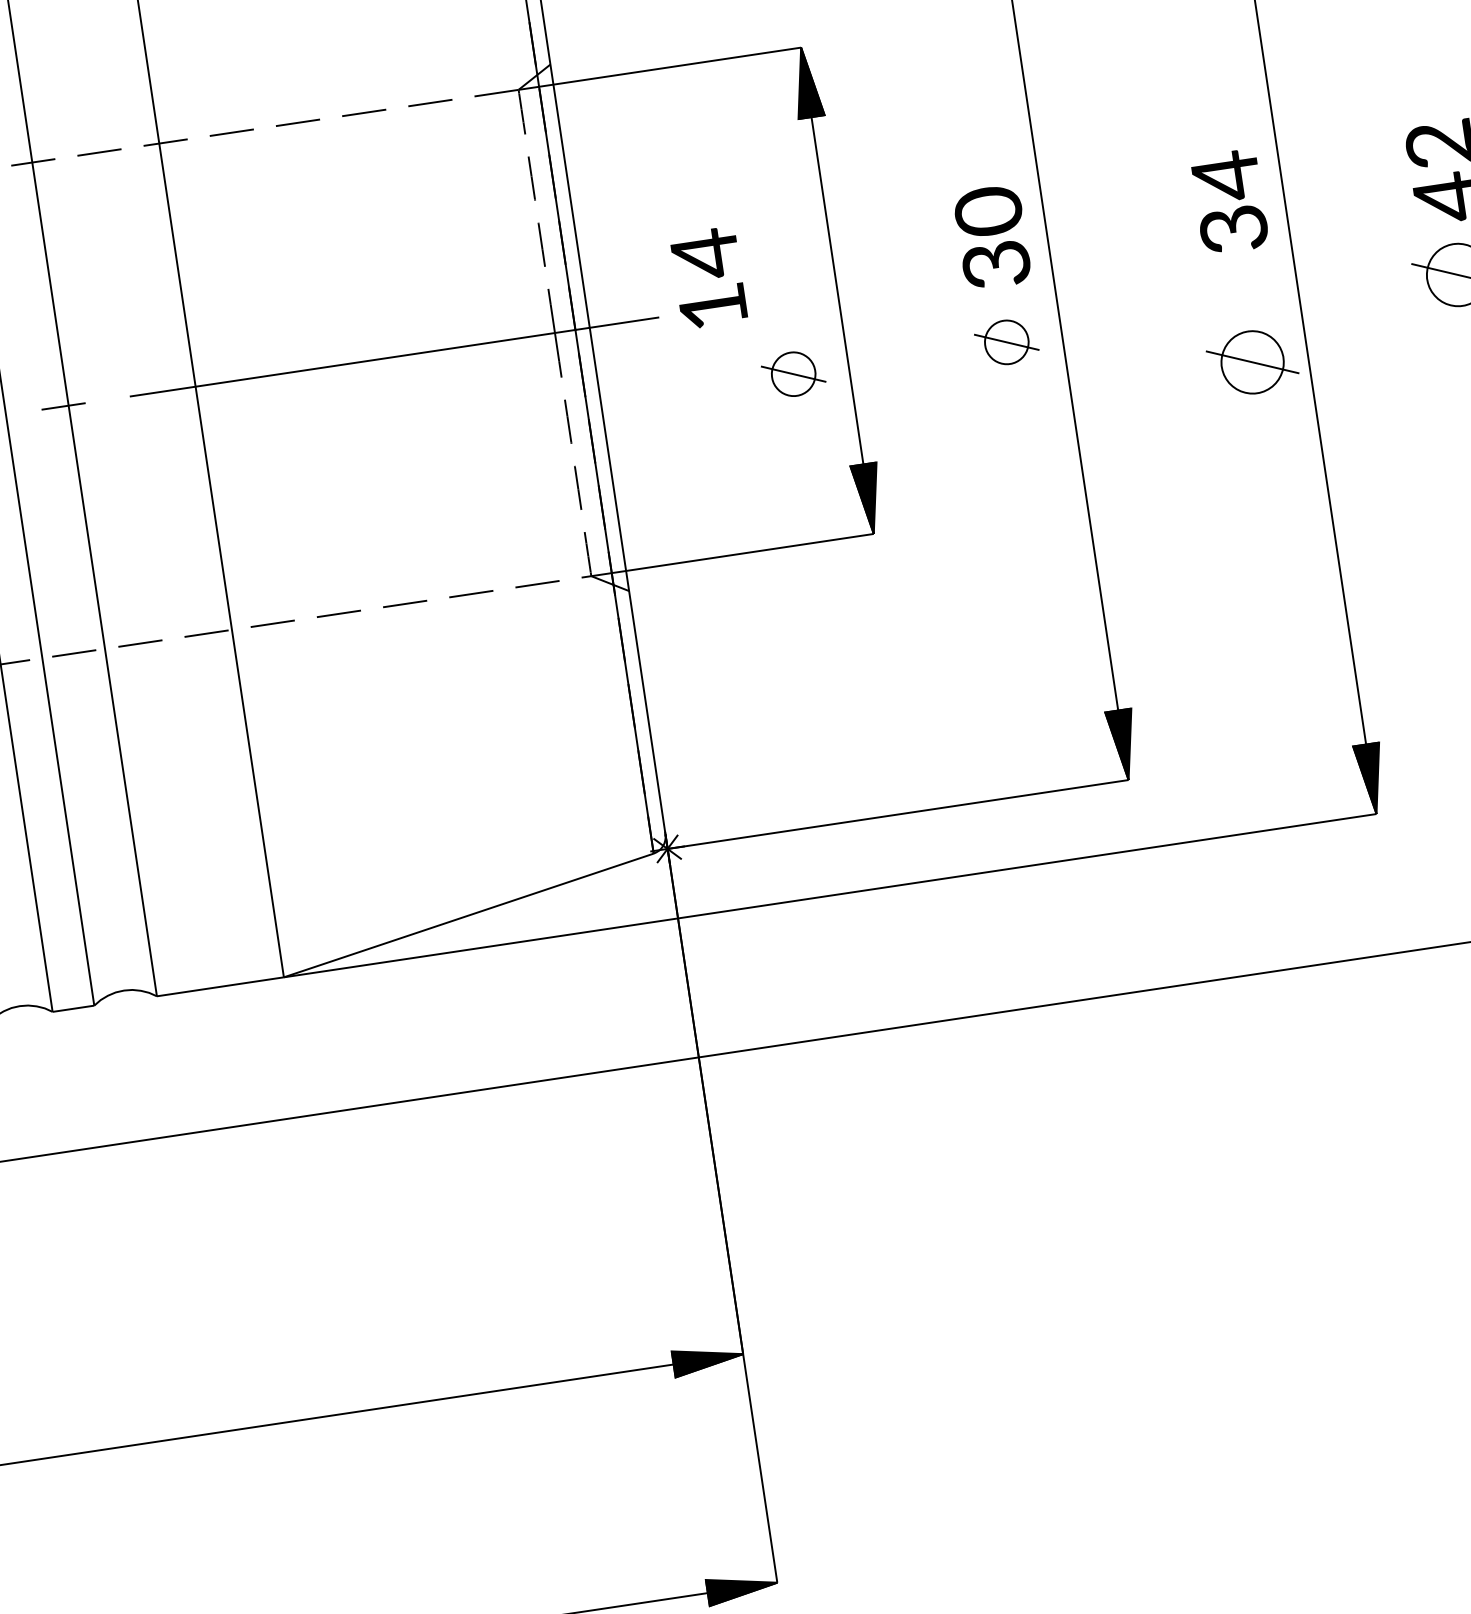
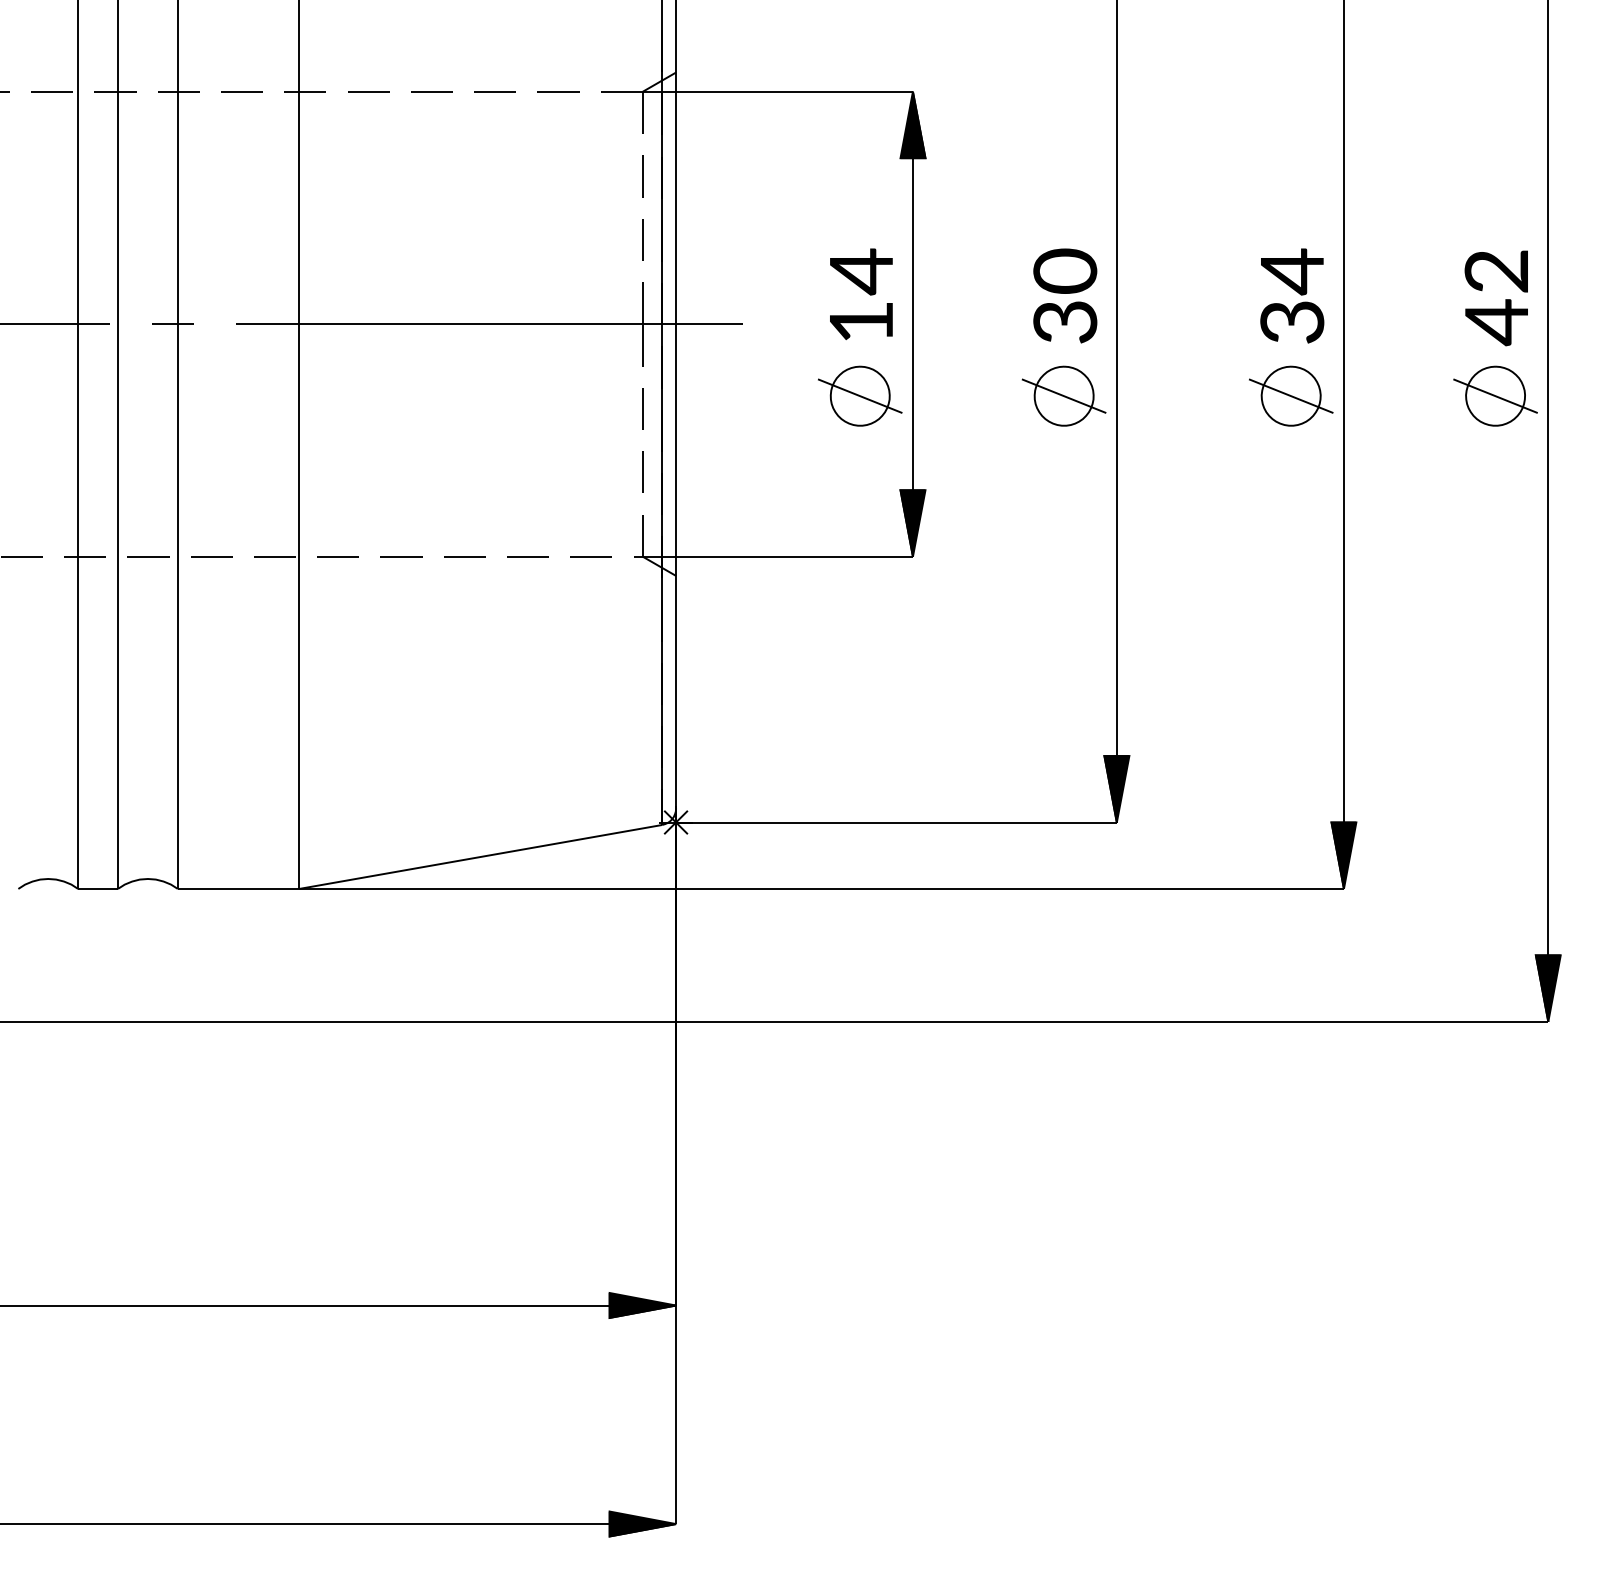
text: (708, 278) -> (861, 294), moved
part: (1006, 341) -> (1063, 395), size x1.43
part: (1252, 361) -> (1291, 395), moved
part: (793, 373) -> (860, 395), size x1.43

